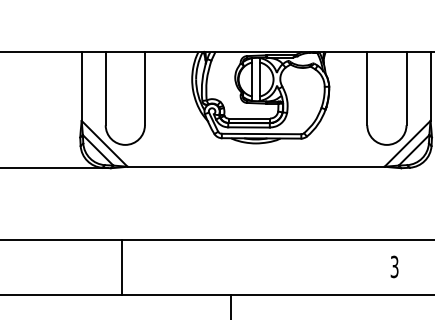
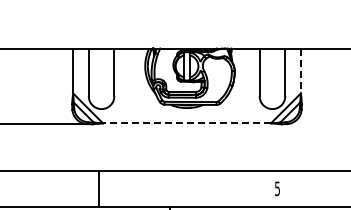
line: (429, 87) -> (300, 71), solid -> dashed
line: (256, 166) -> (187, 123), solid -> dashed
text: (394, 264) -> (277, 187), 3 -> 5

